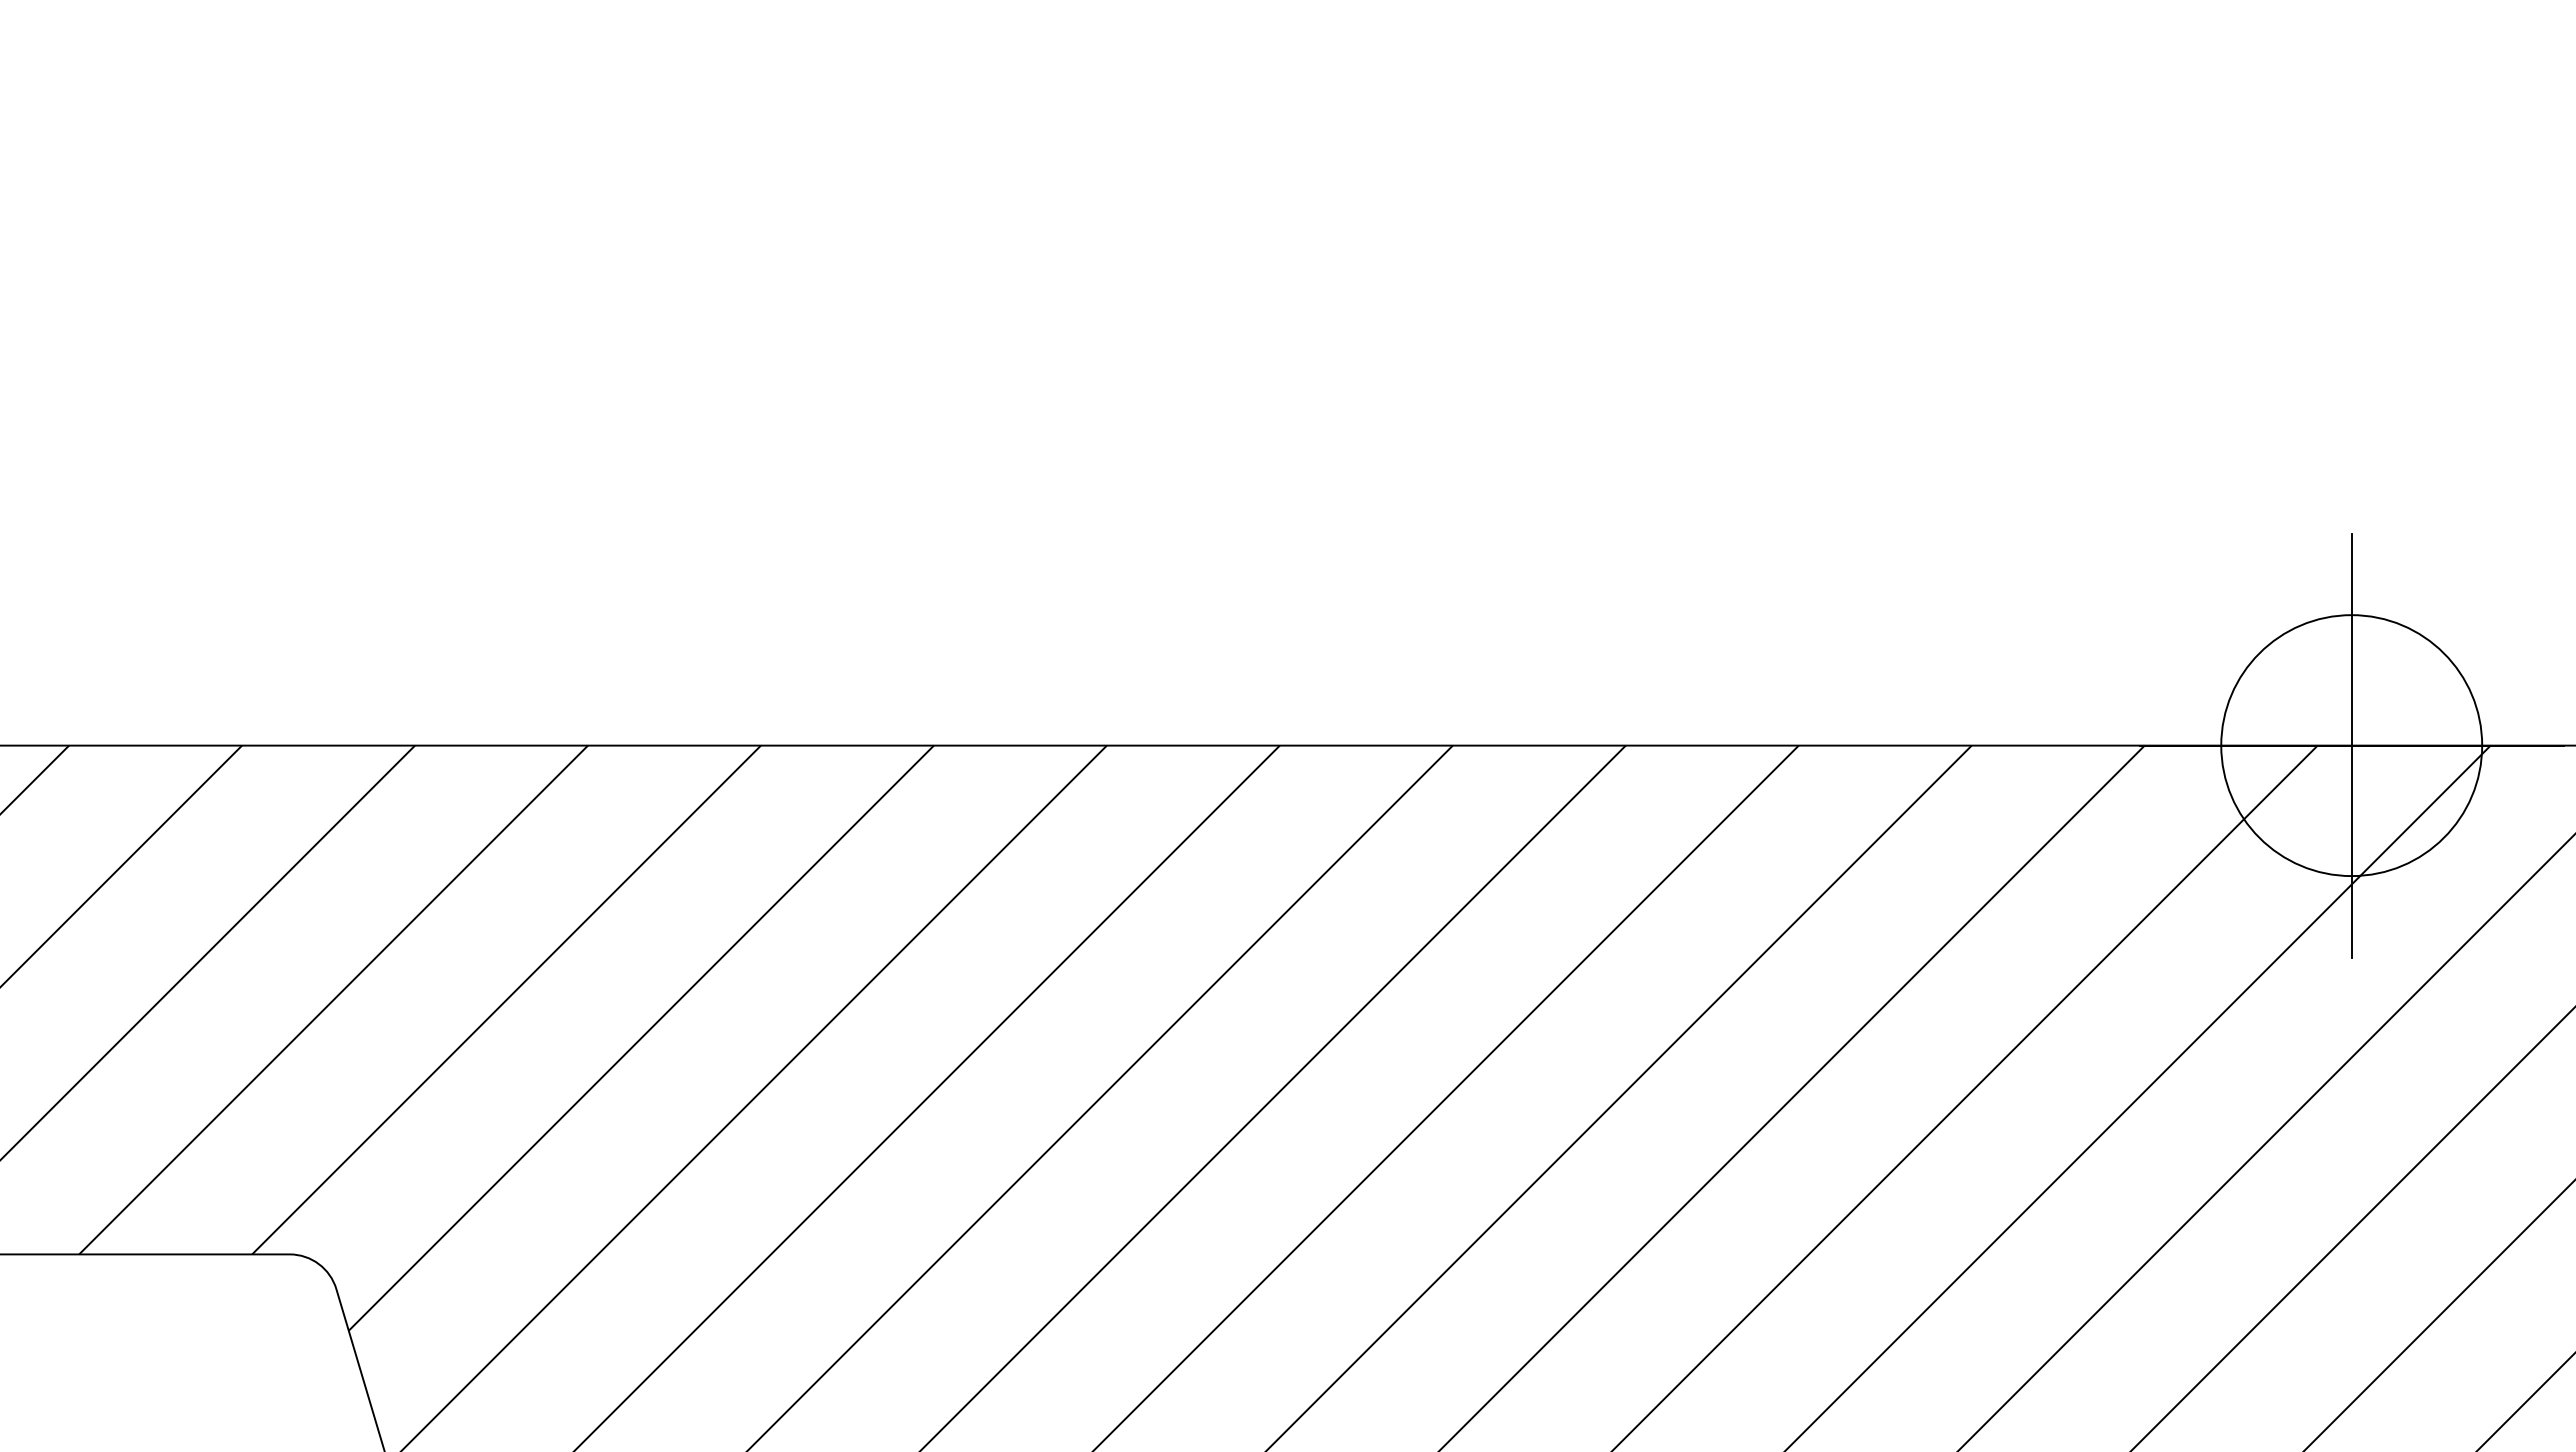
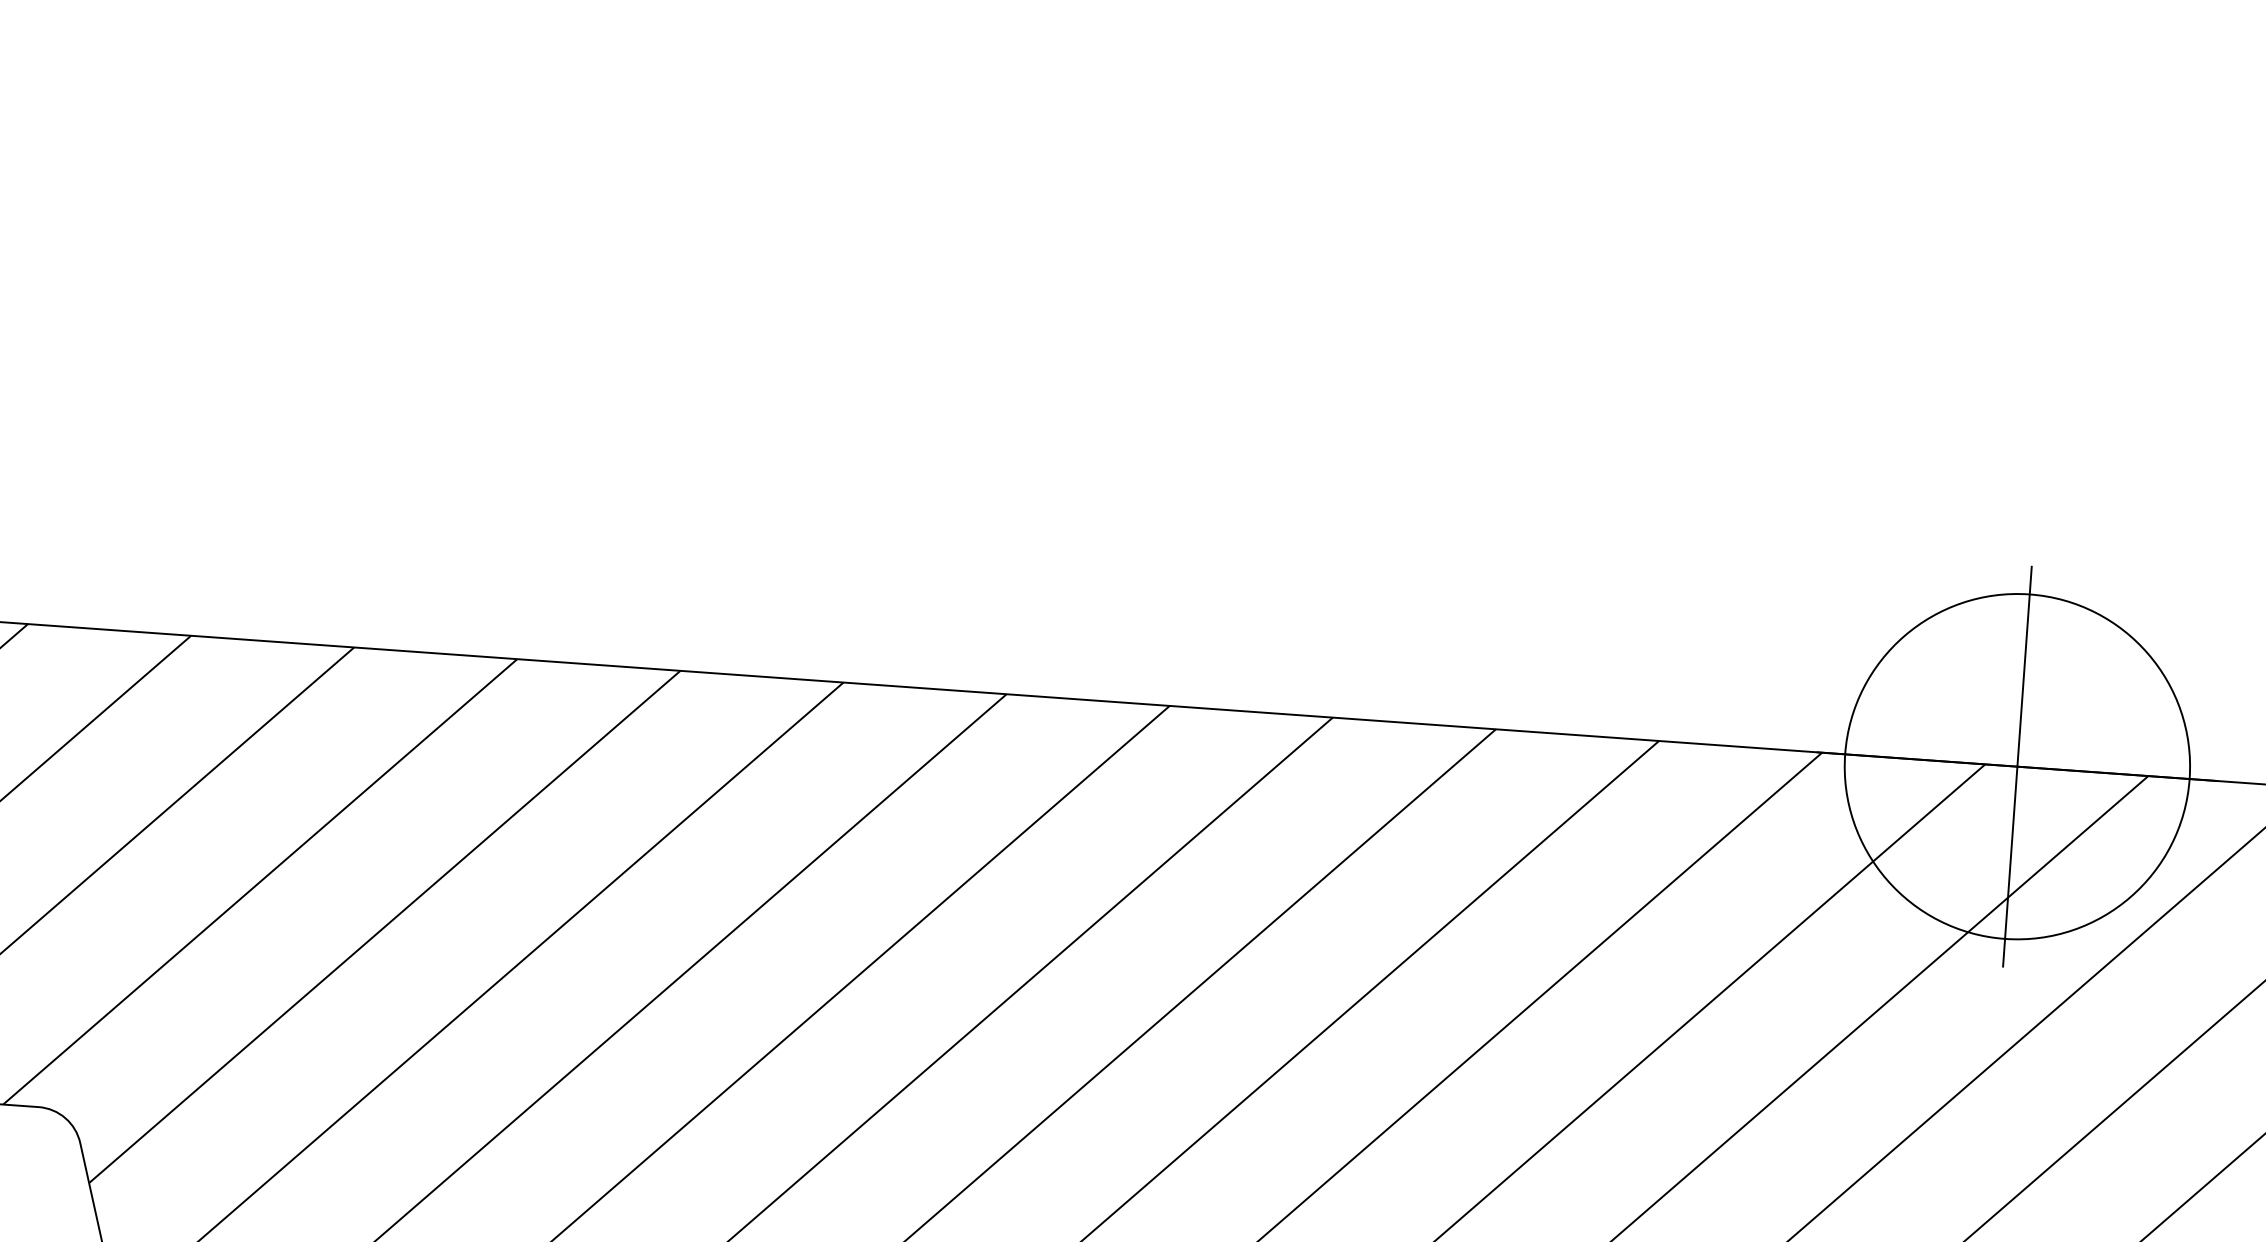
circle: (2351, 745) -> (2017, 766), size x1.4

